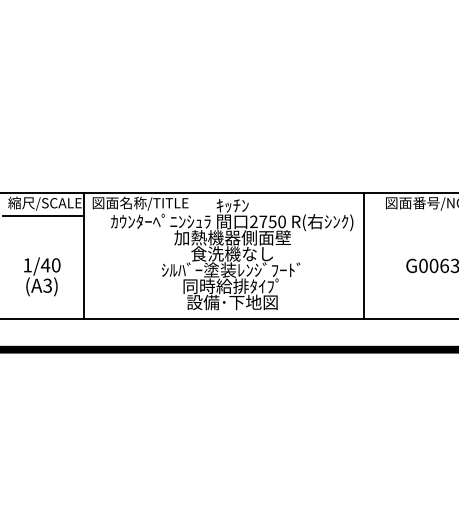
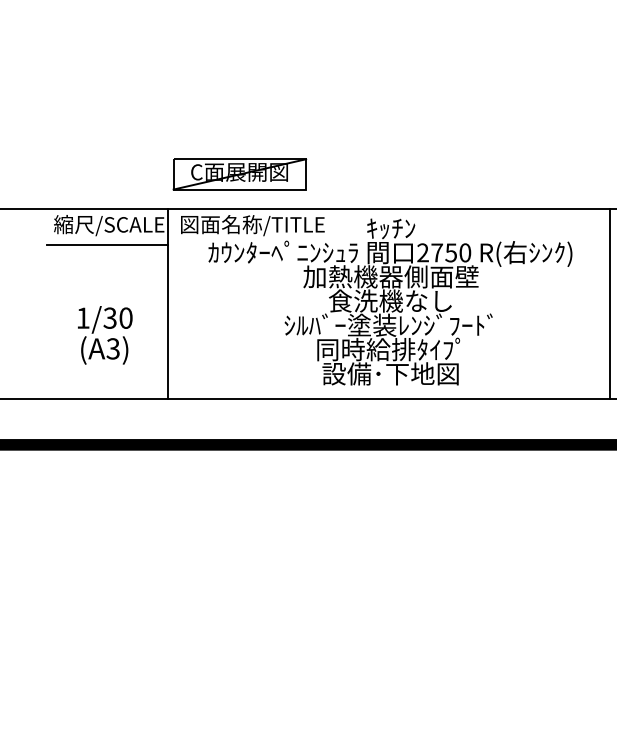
part: (131, 169) -> (239, 174), added
line: (363, 255) -> (610, 303), moved
text: (45, 265) -> (109, 318), 1/40 -> 1/30

